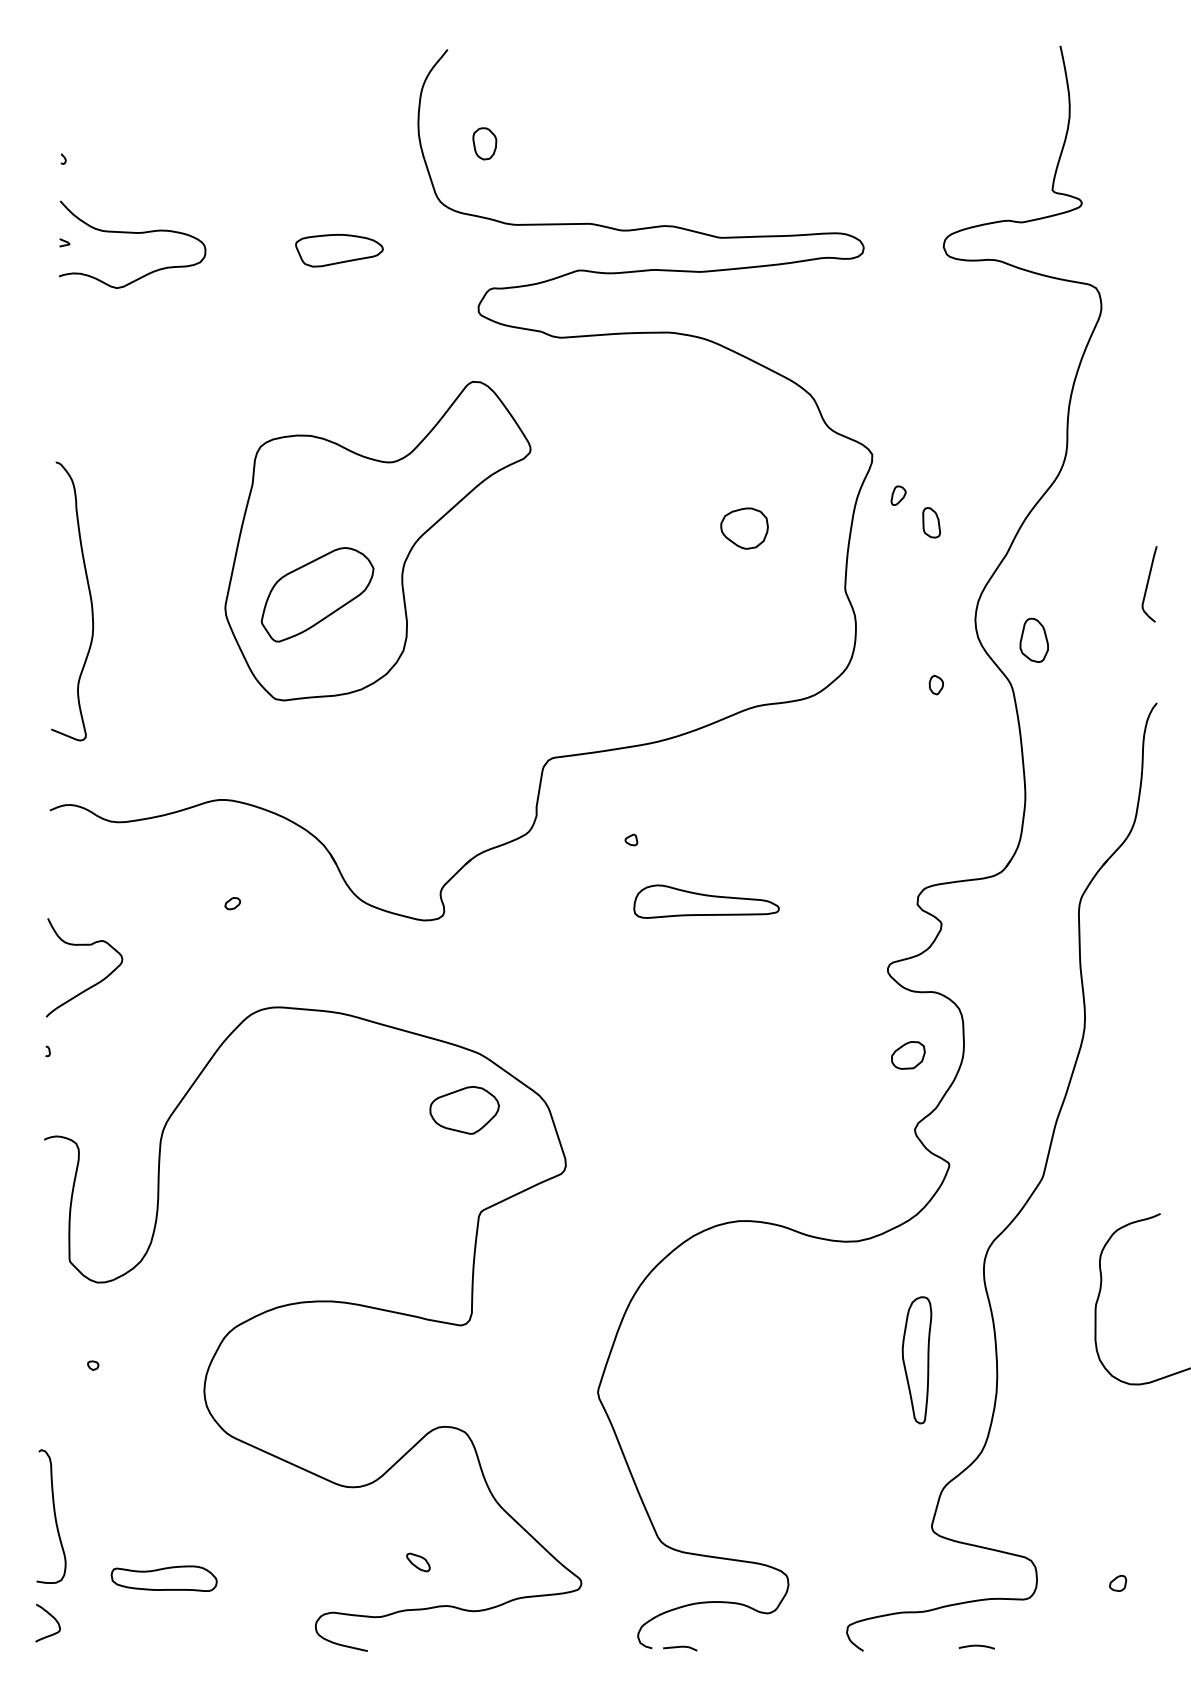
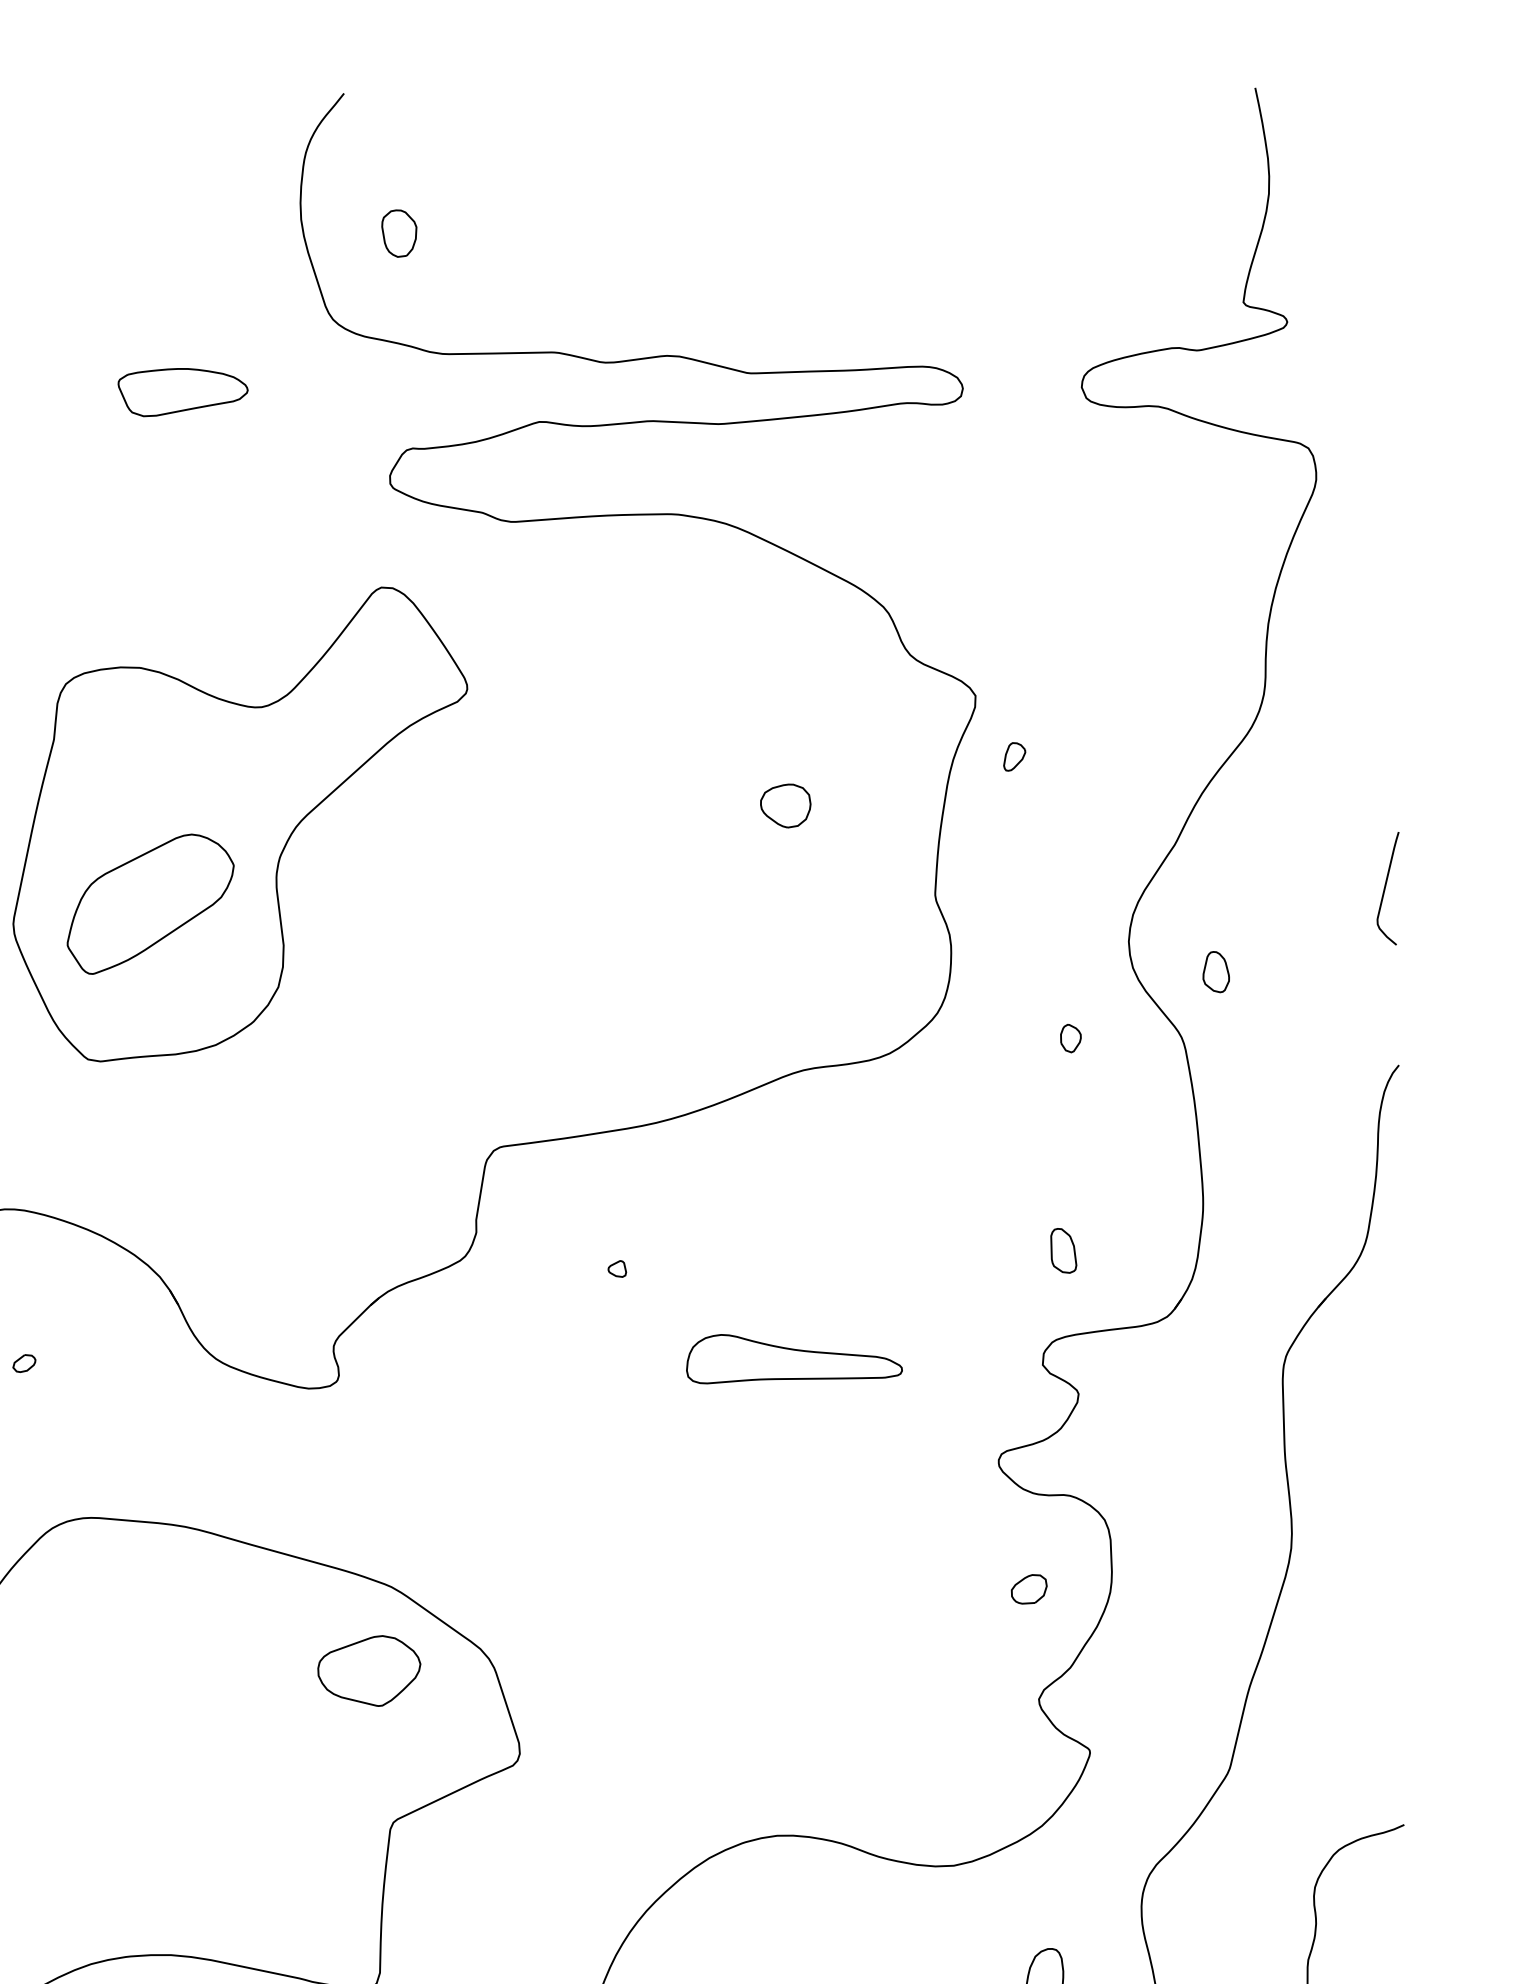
part: (931, 522) -> (1063, 1250), moved
part: (744, 528) -> (785, 805), size x0.71
part: (1033, 640) -> (1215, 972), size x0.62
part: (706, 901) -> (794, 1358), moved
part: (908, 1055) -> (1029, 1589), size x0.71

